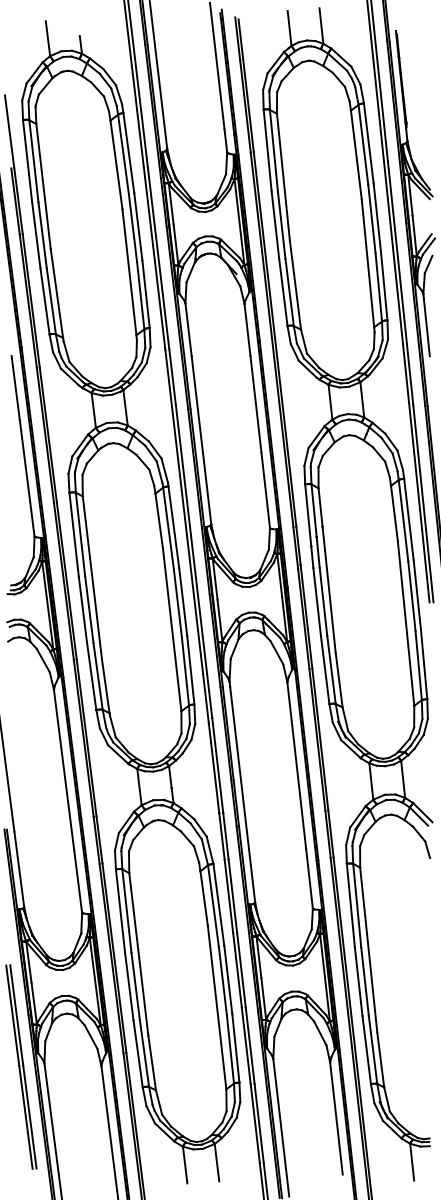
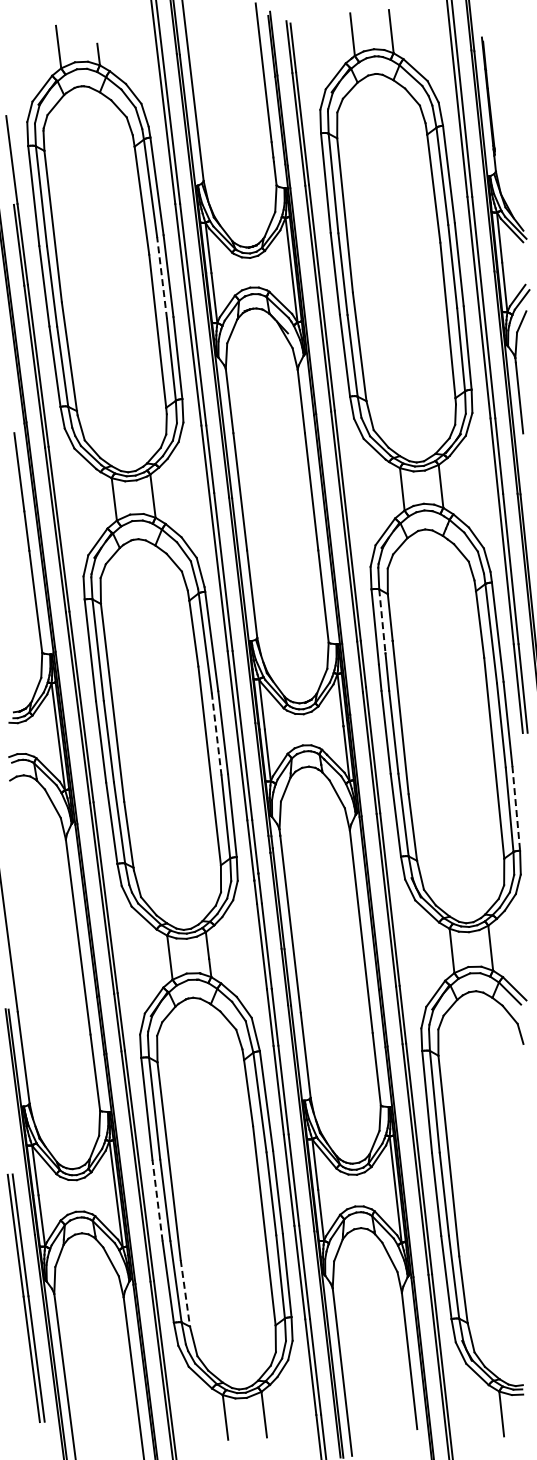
line: (133, 228) -> (162, 277), solid -> dashed
line: (314, 510) -> (382, 621), solid -> dashed
line: (177, 603) -> (216, 734), solid -> dashed
line: (424, 664) -> (516, 808), solid -> dashed
line: (129, 986) -> (157, 1200), solid -> dashed
line: (152, 1063) -> (185, 1293), solid -> dashed

